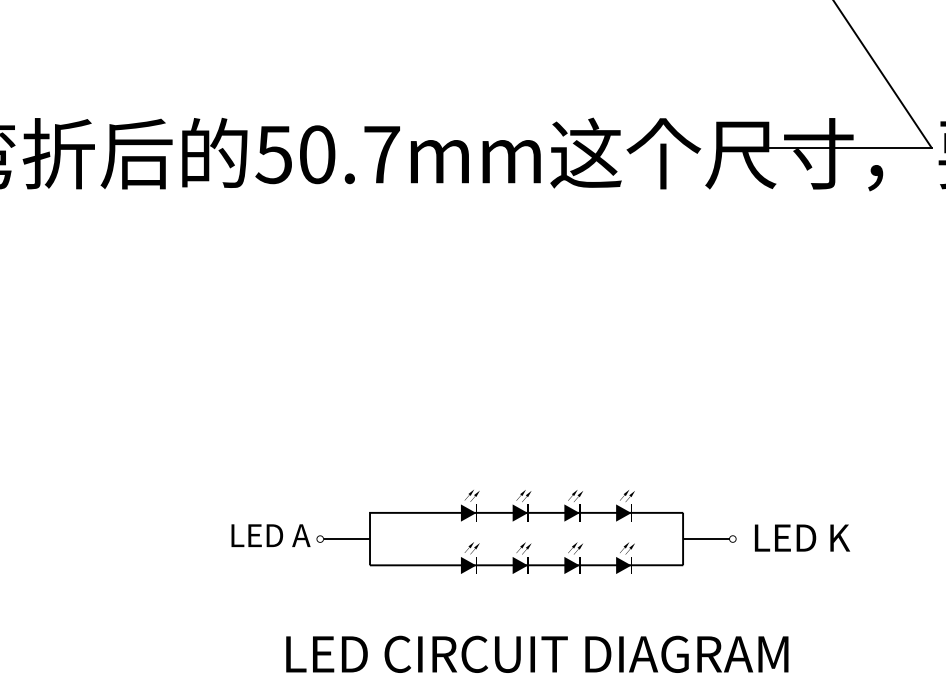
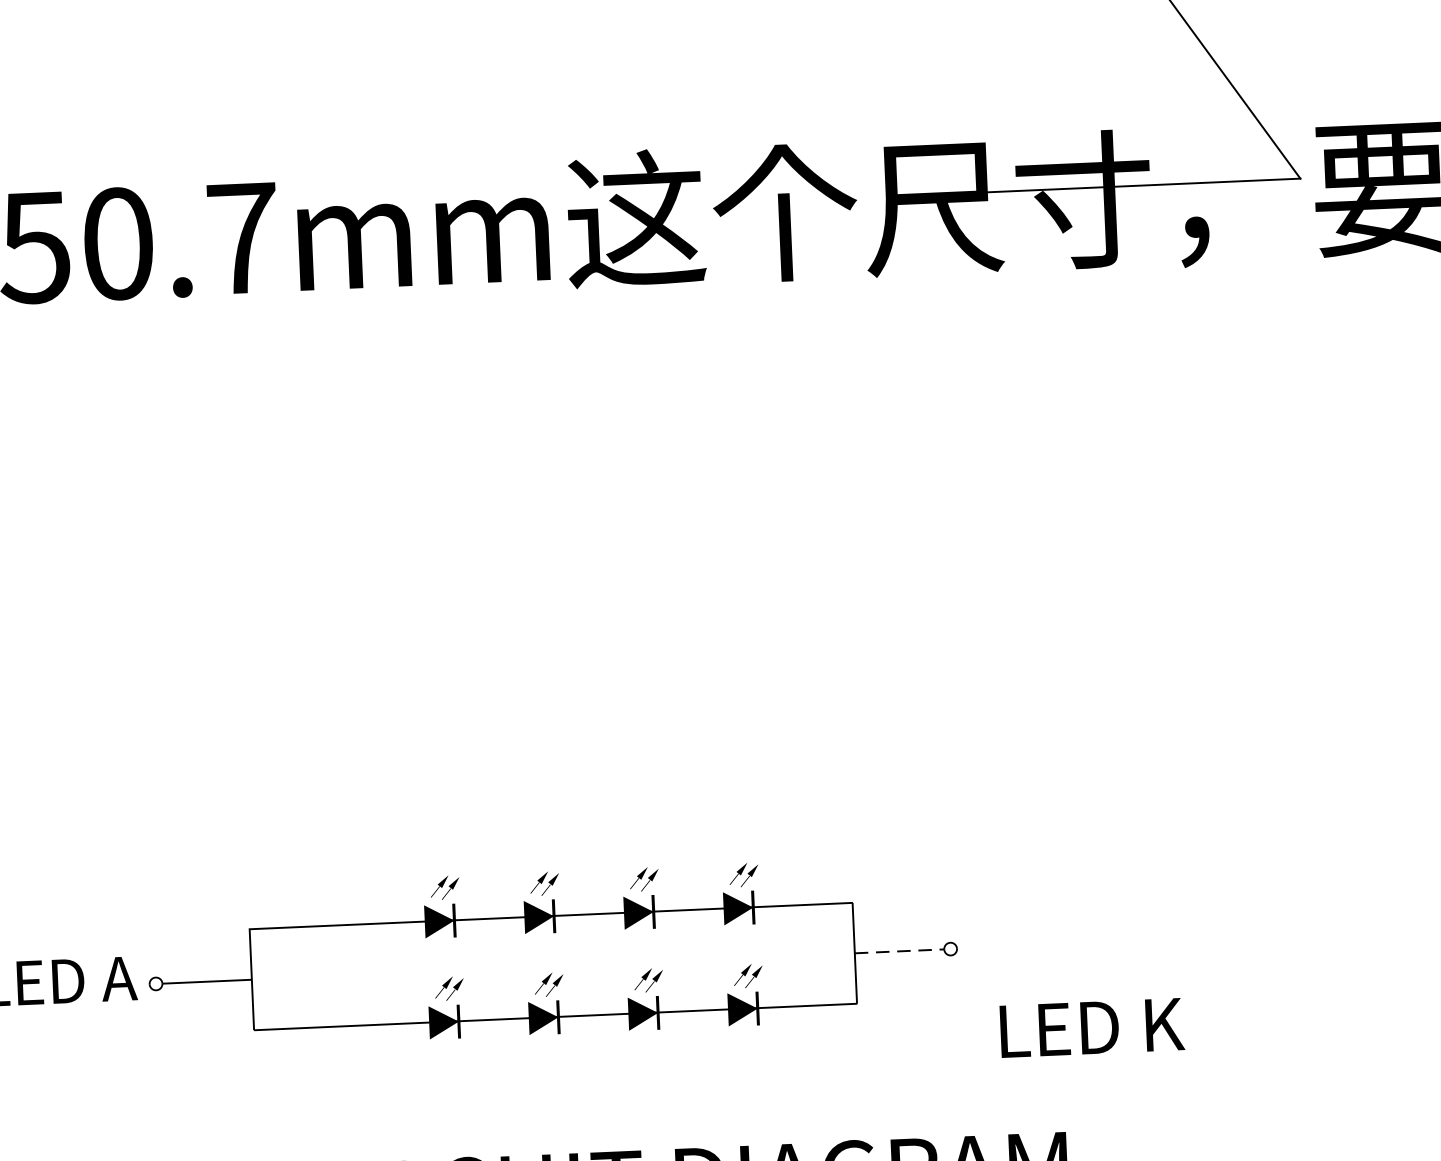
text: (802, 537) -> (1092, 1026), moved
line: (706, 539) -> (899, 952), solid -> dashed

